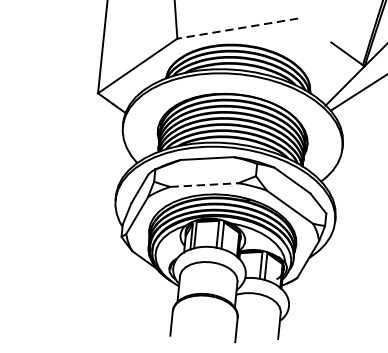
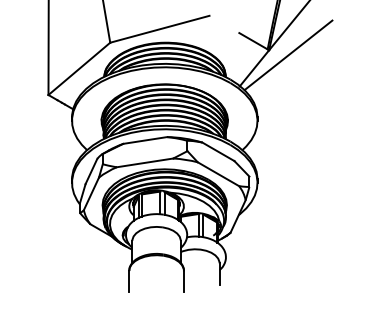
line: (237, 28) -> (159, 29), dashed -> solid
line: (204, 184) -> (145, 162), dashed -> solid

